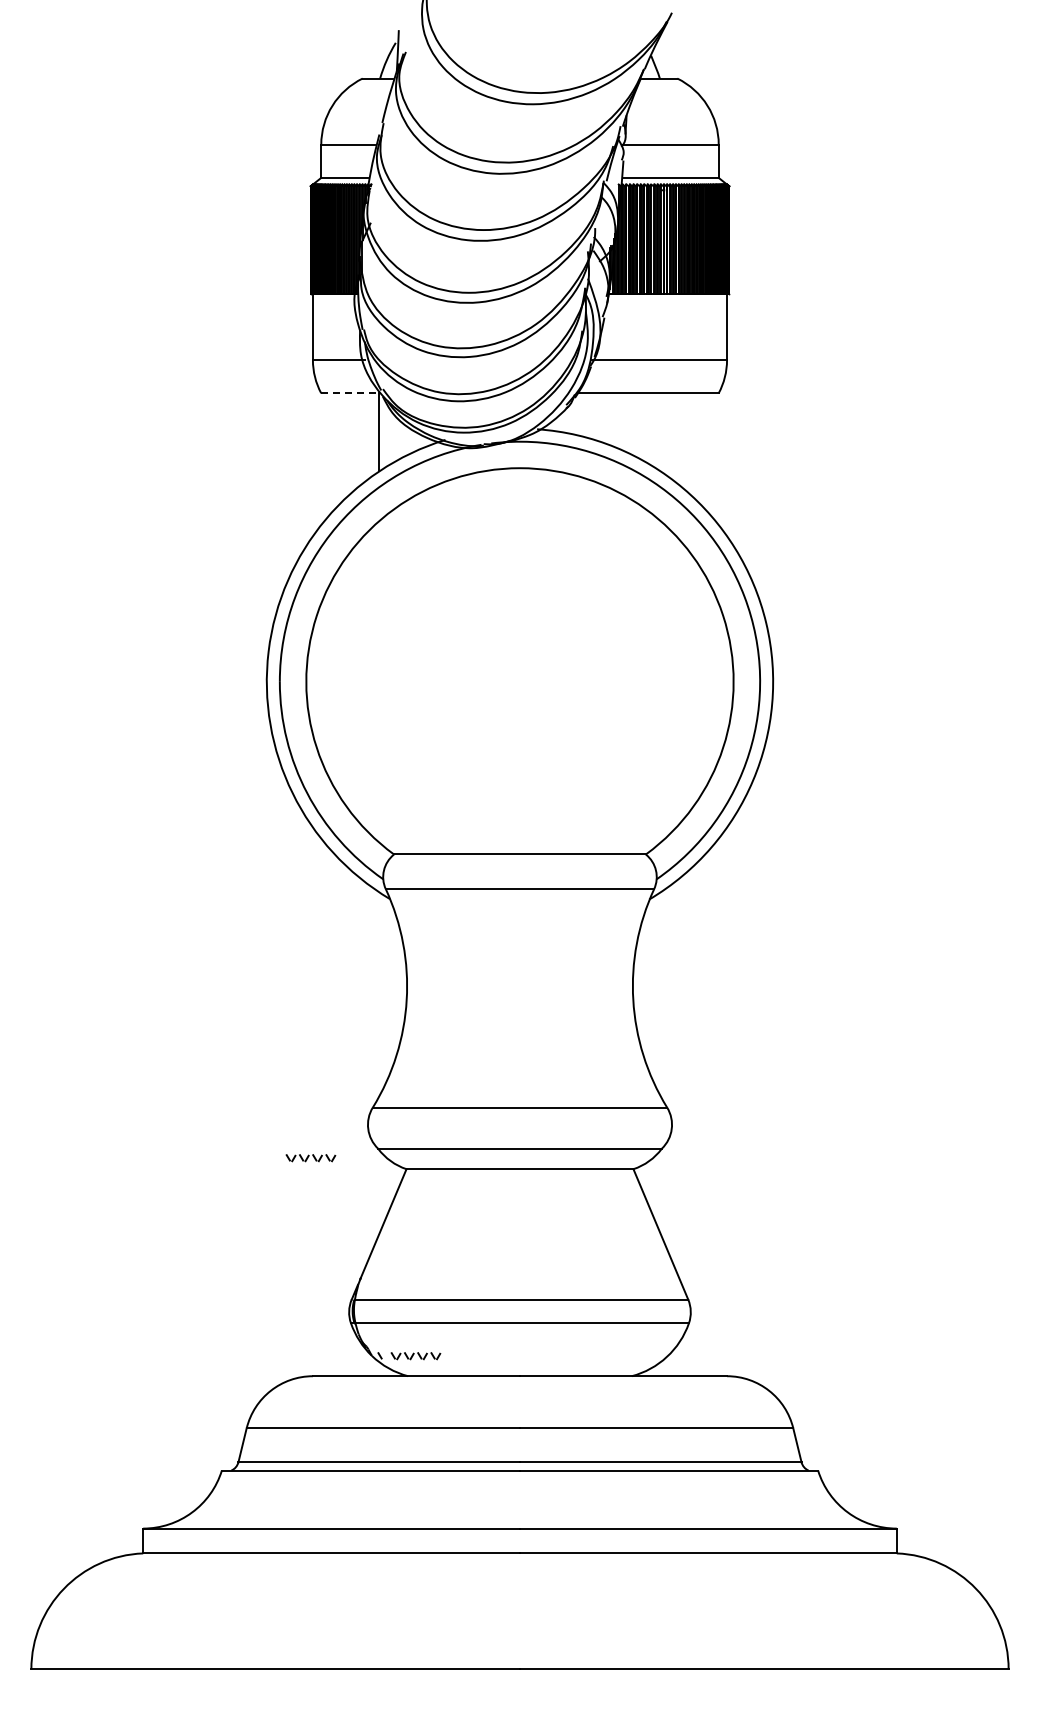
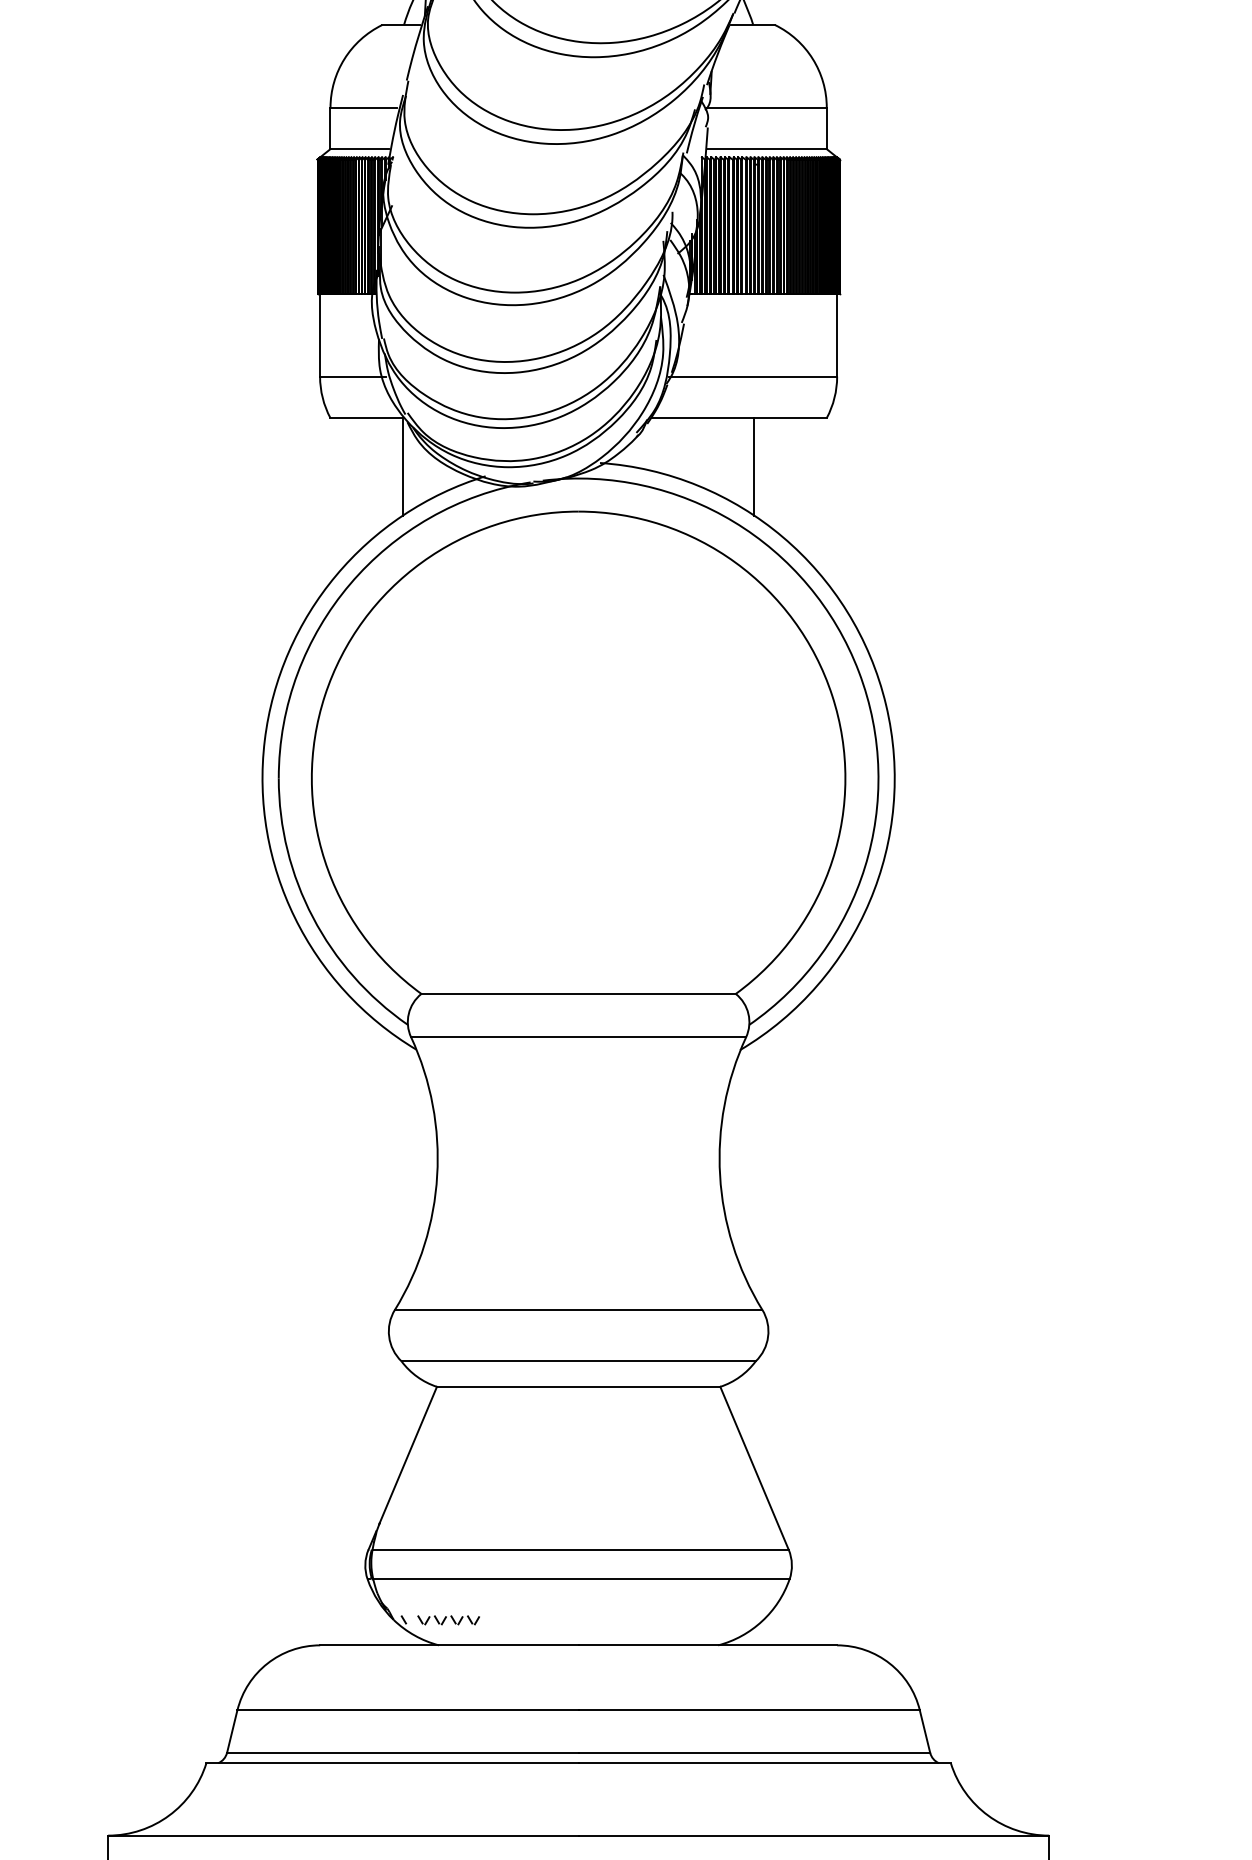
line: (350, 393) -> (367, 418), dashed -> solid
line: (660, 432) -> (754, 467), added
part: (310, 1158) -> (317, 1373), removed

